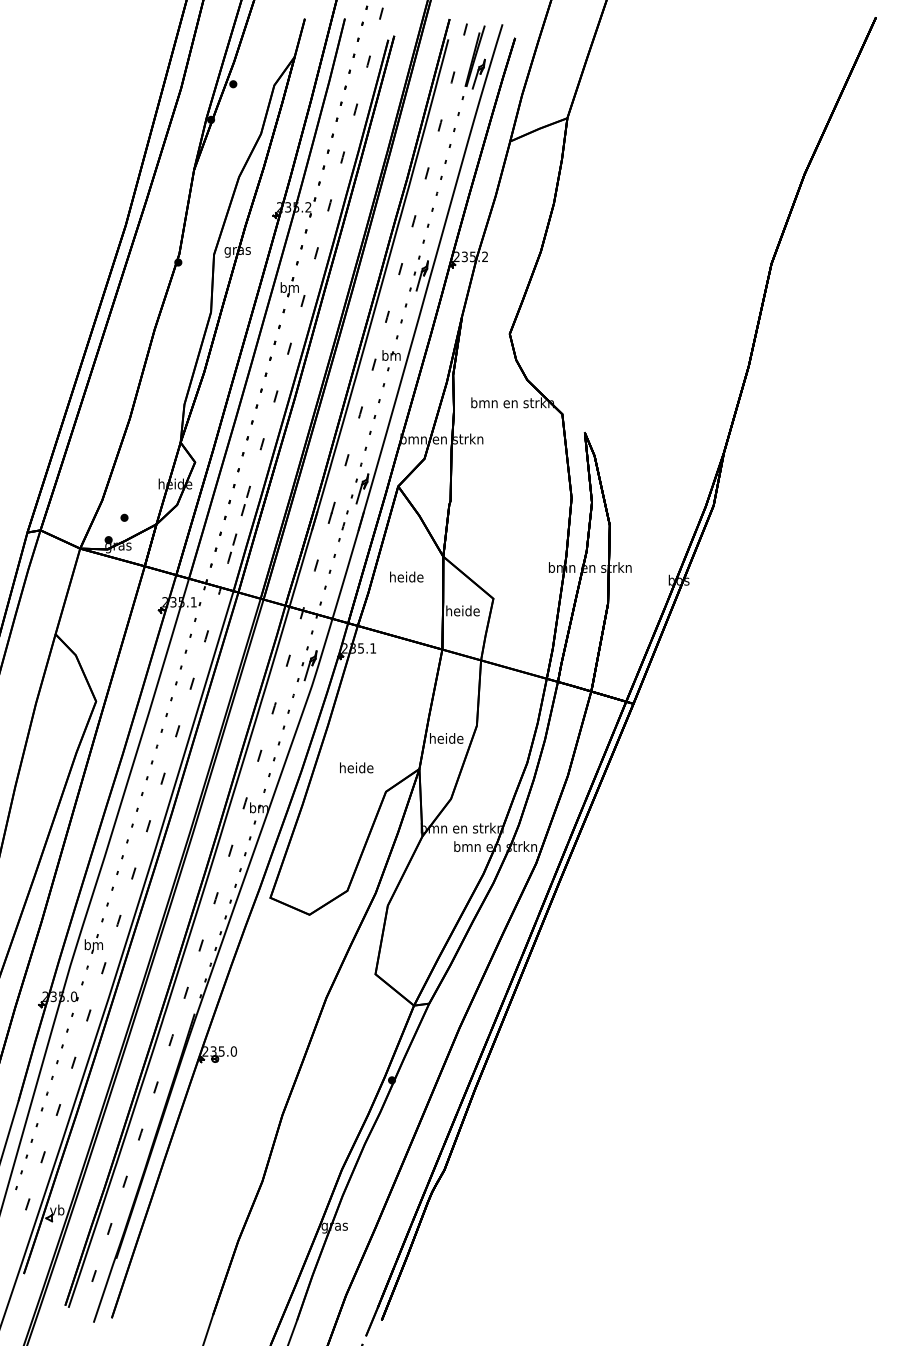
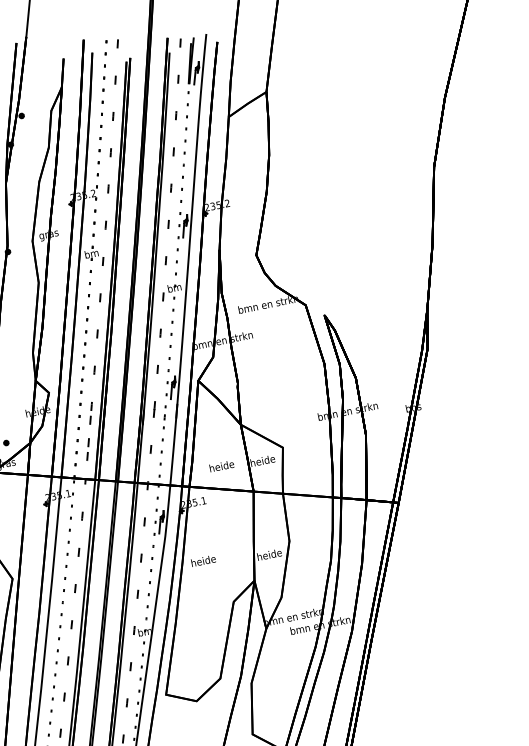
text: (406, 576) -> (221, 465), moved
text: (356, 767) -> (203, 560), moved

